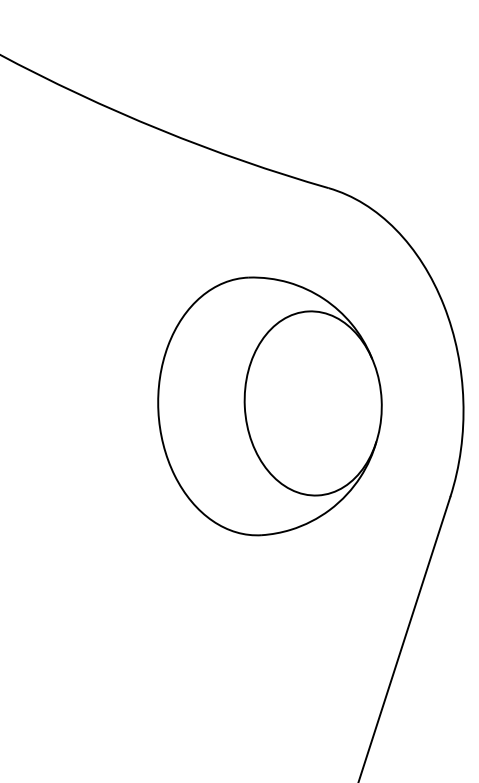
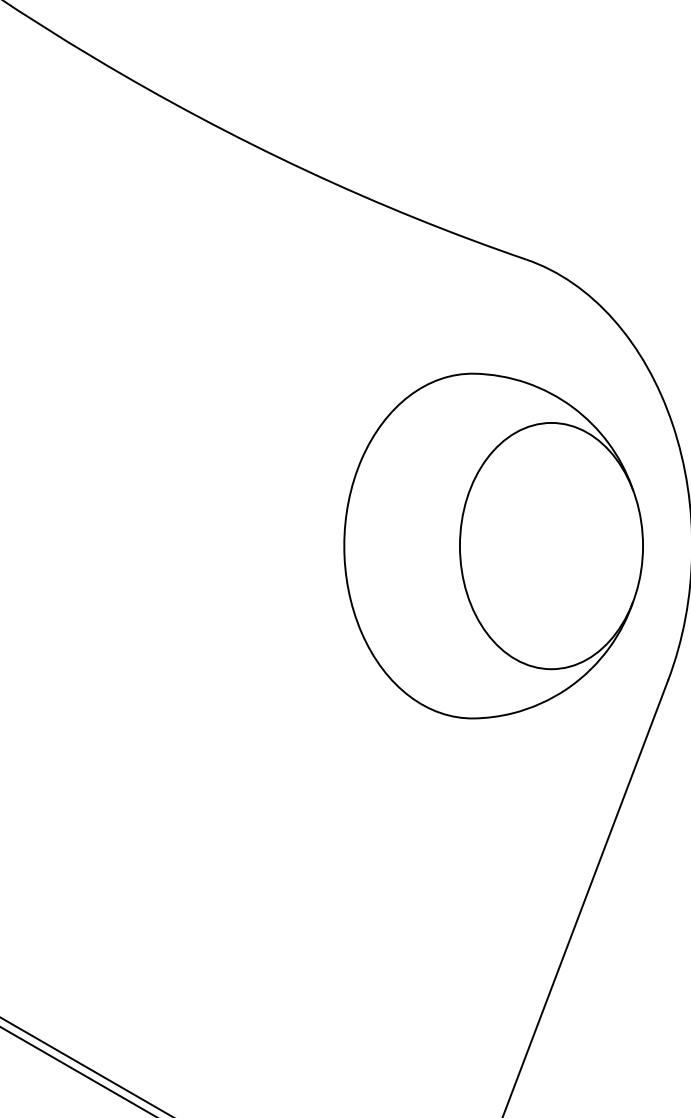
part: (269, 405) -> (493, 545), moved

